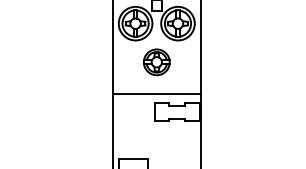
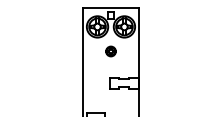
part: (156, 62) -> (110, 51), size x0.6
line: (156, 93) -> (110, 71), removed

